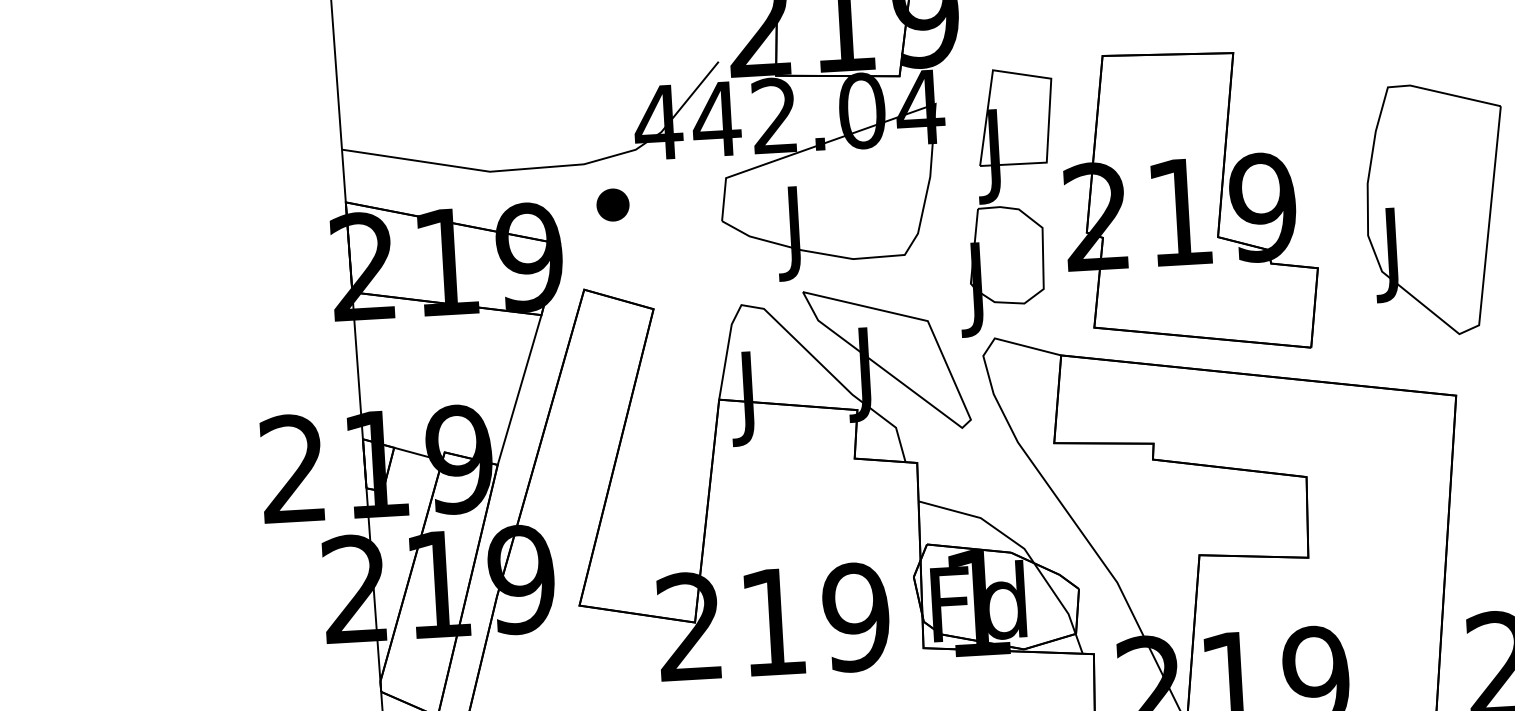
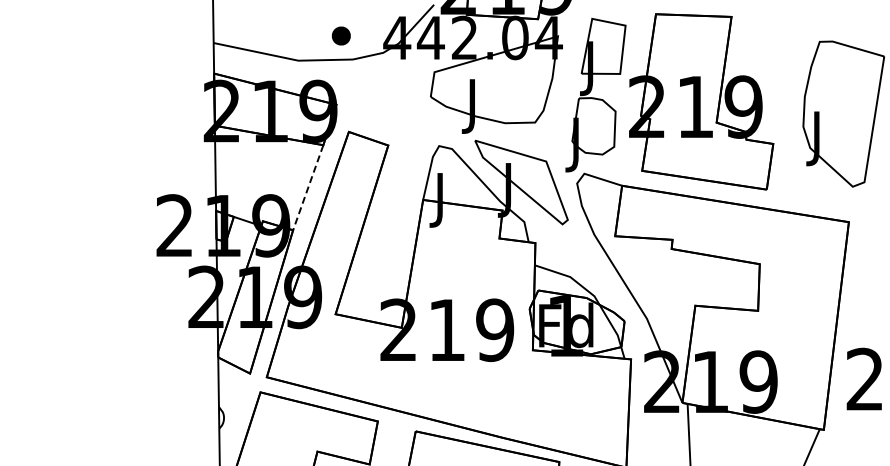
part: (613, 204) -> (341, 35), moved
line: (520, 391) -> (308, 188), solid -> dashed

